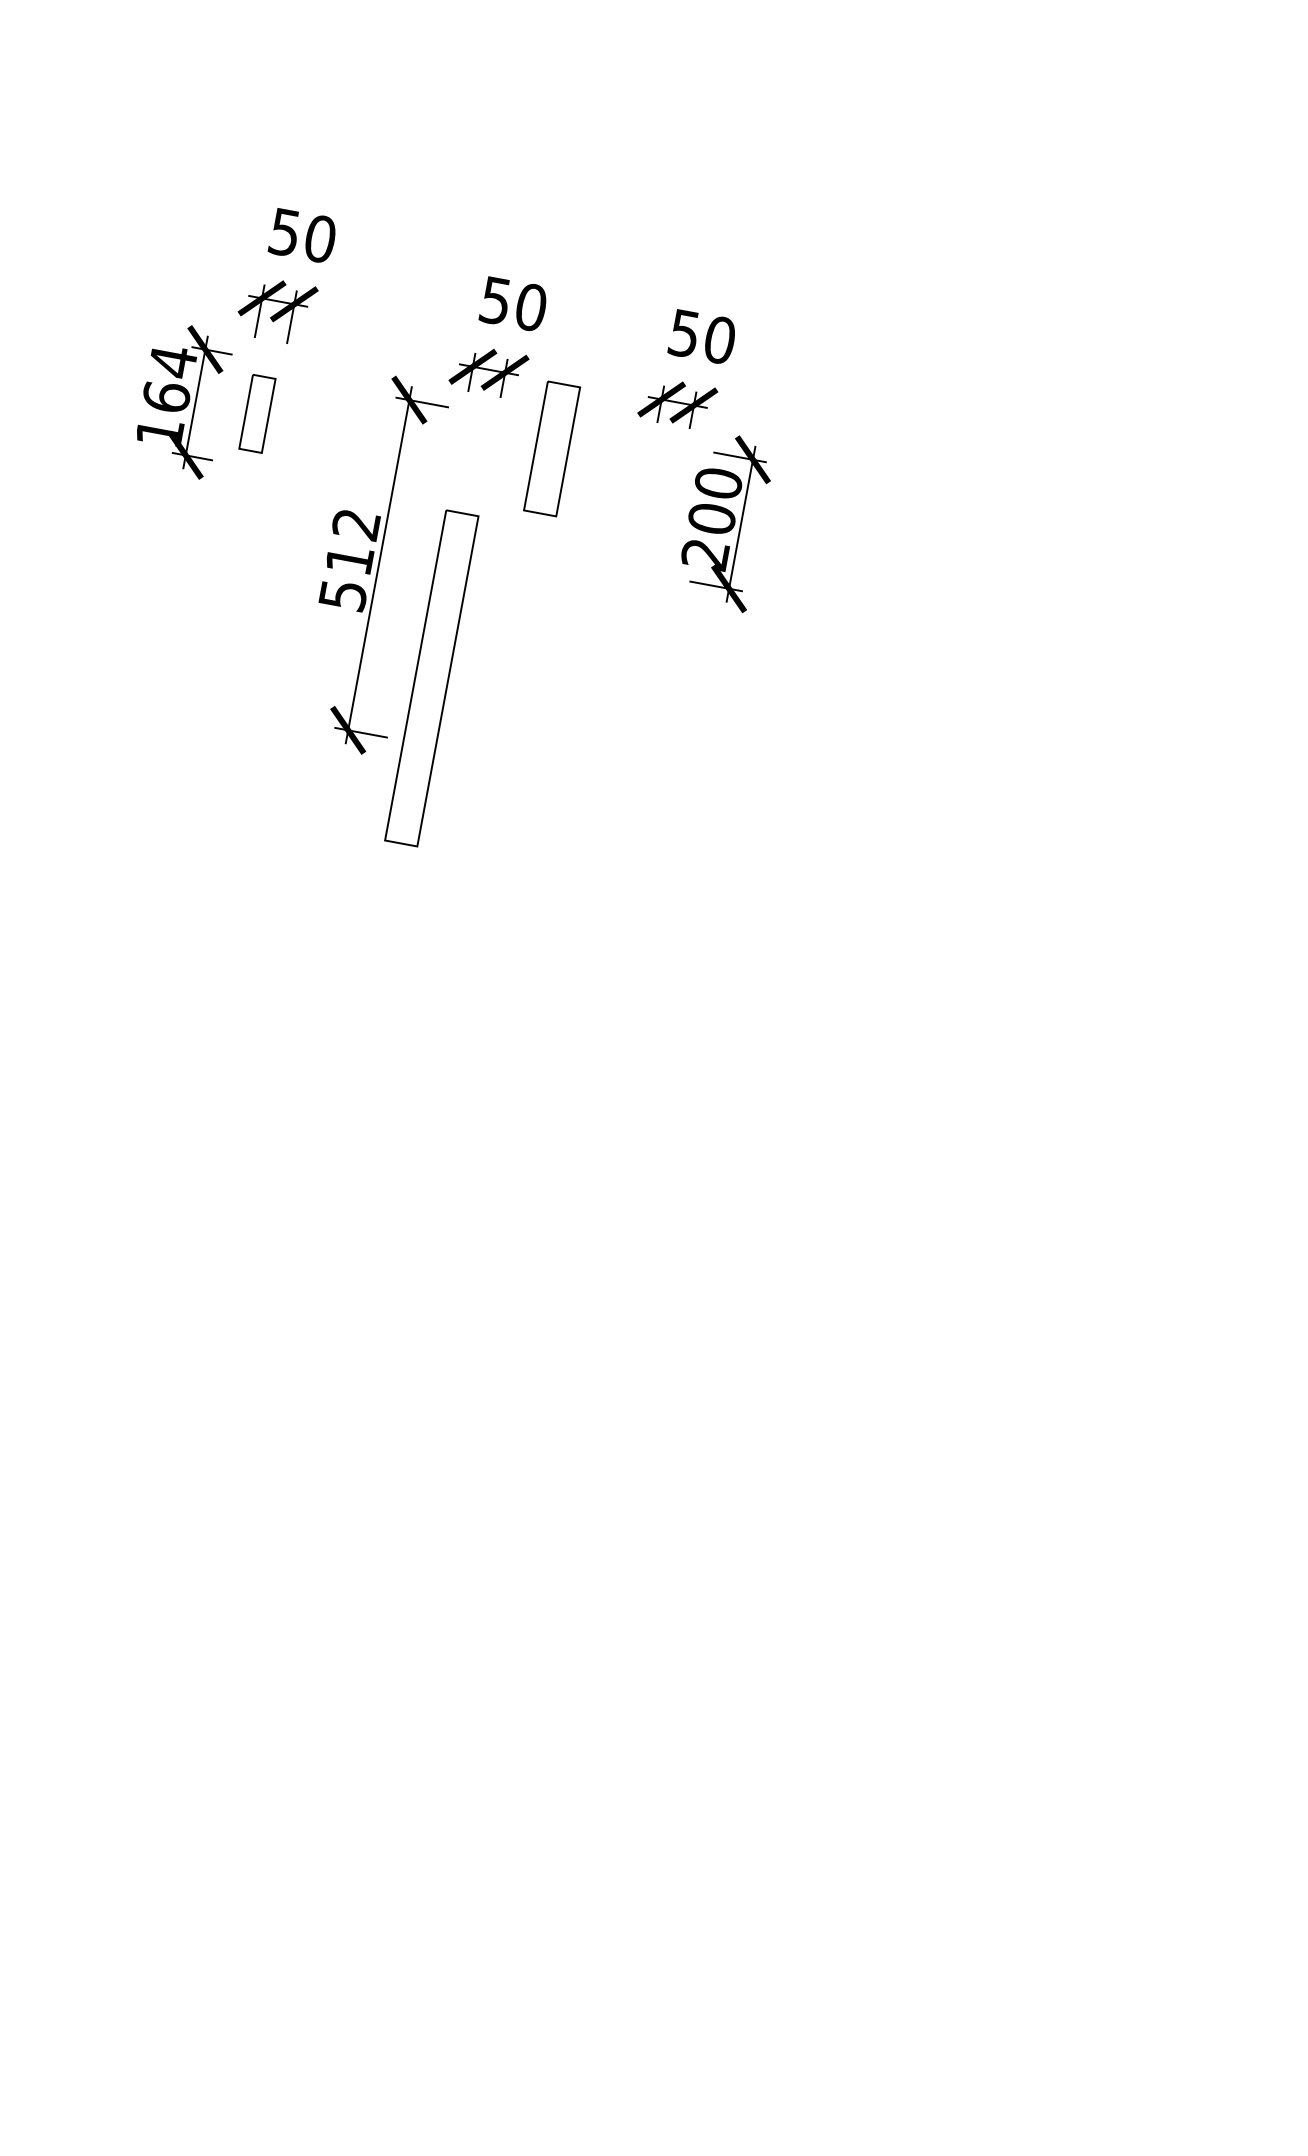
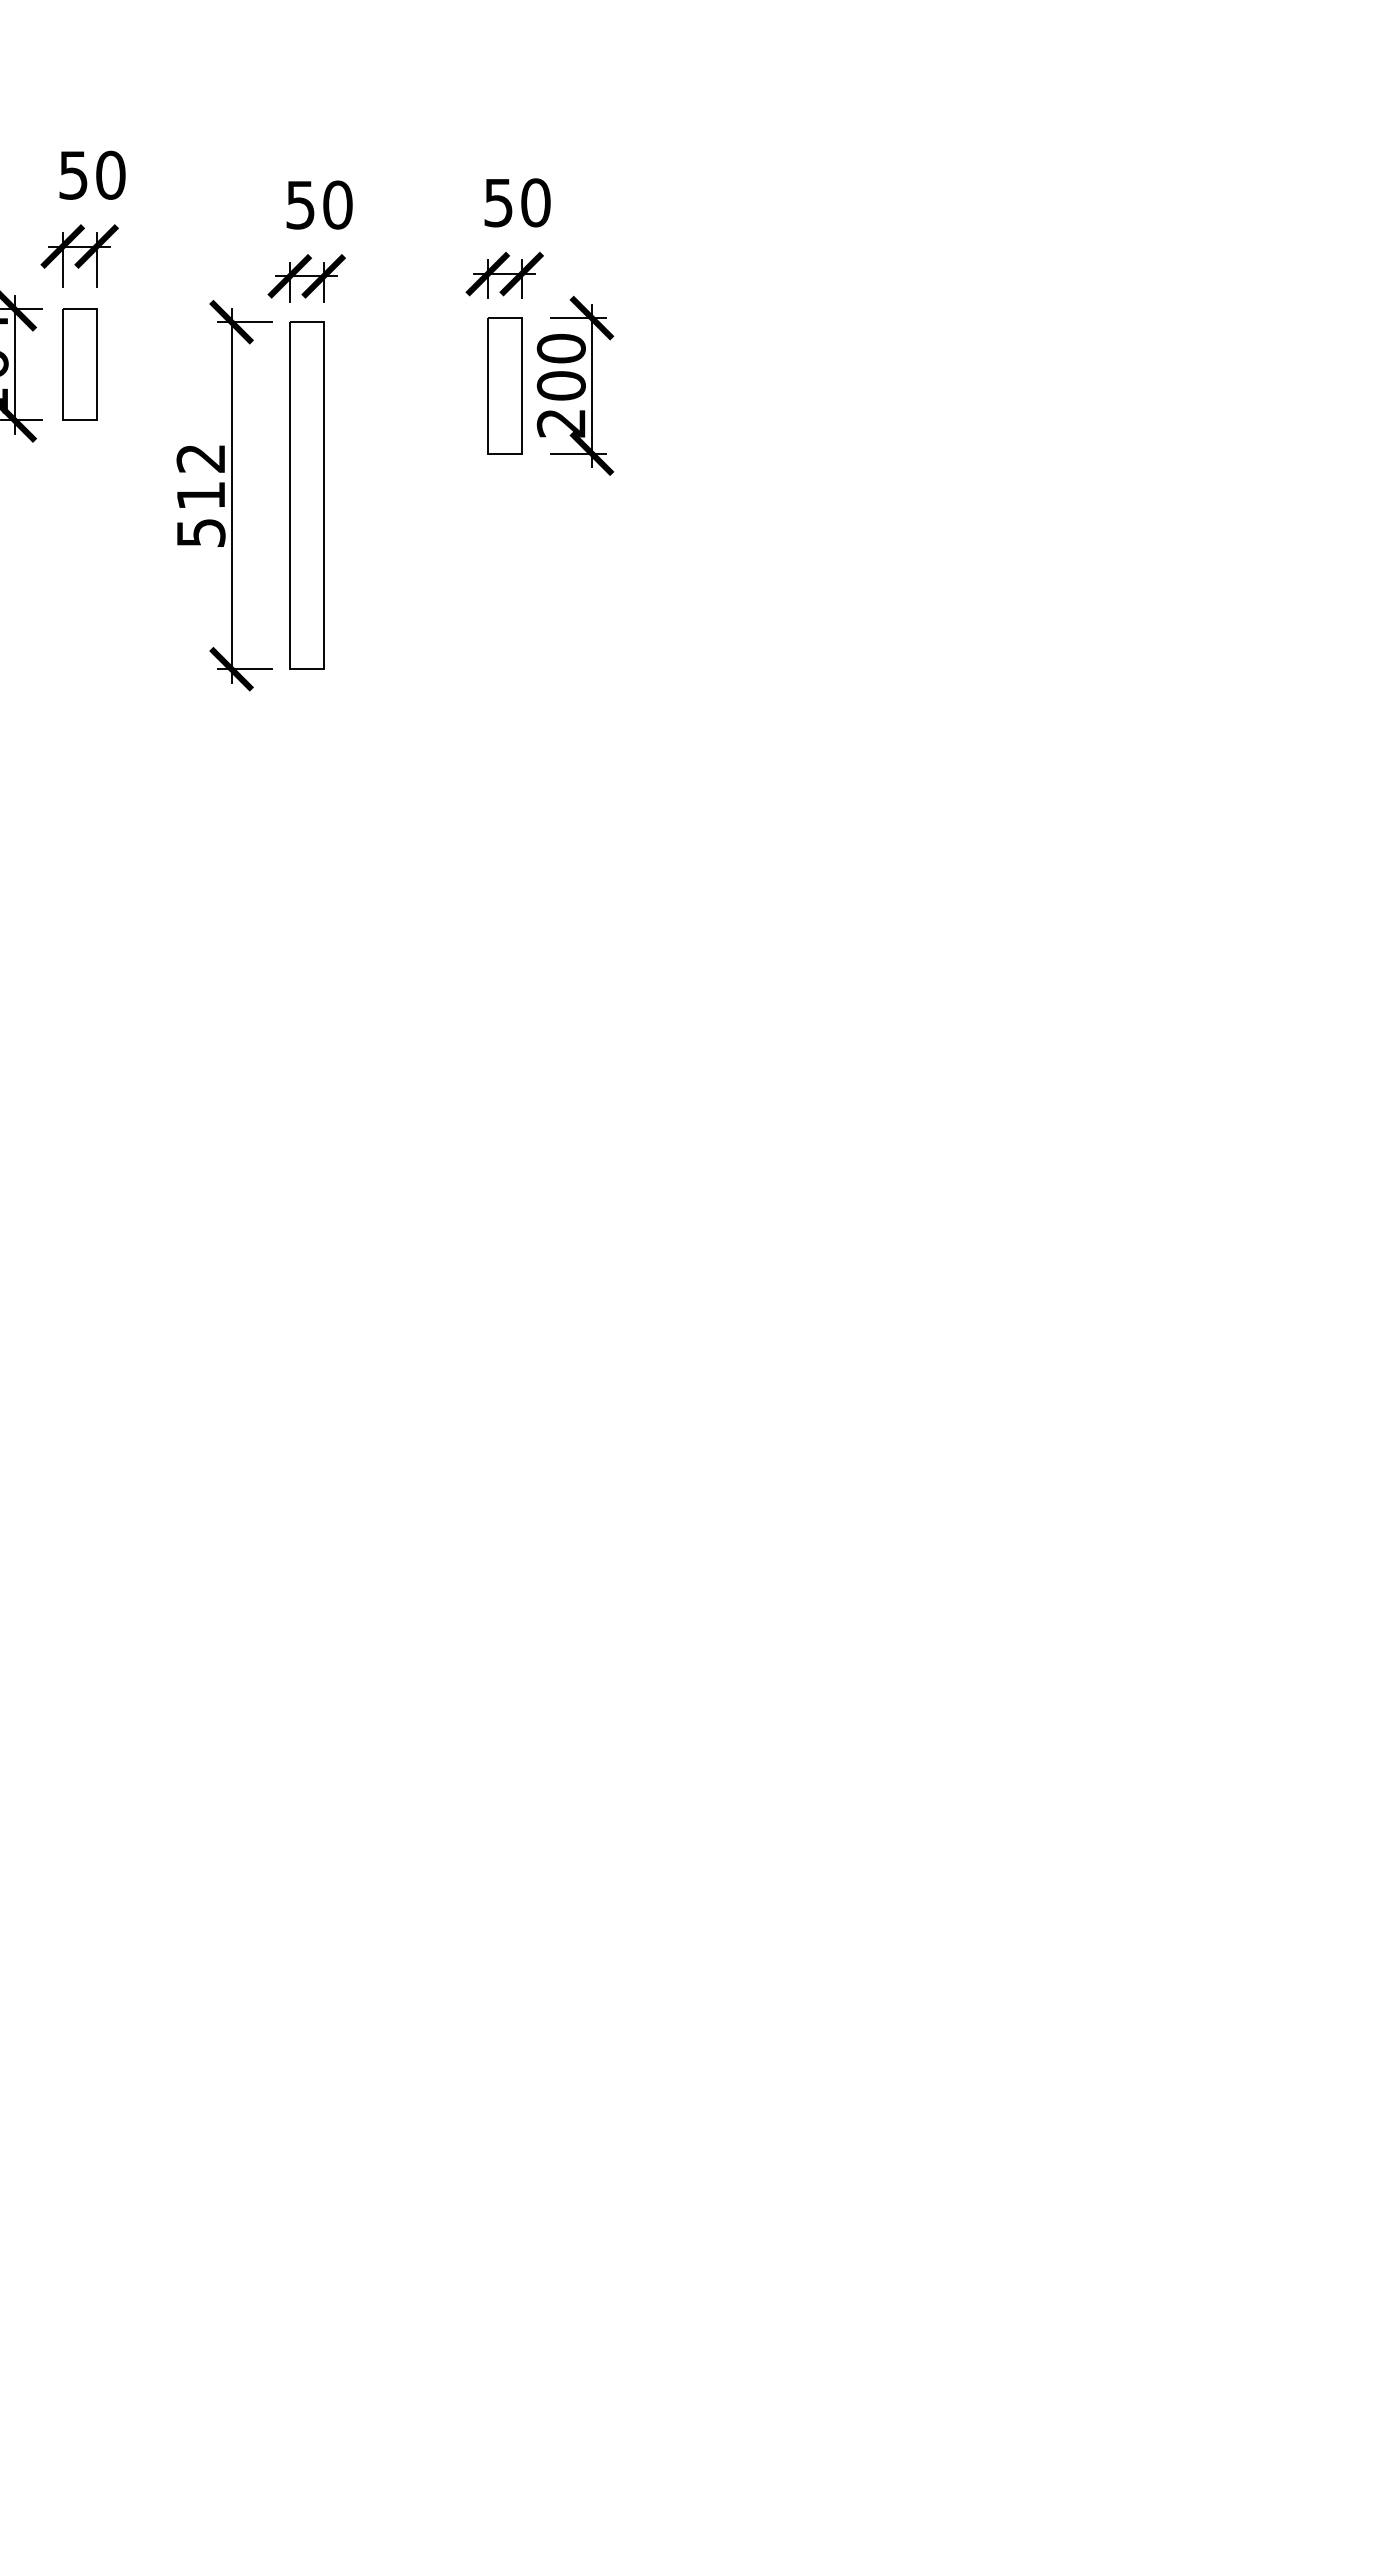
part: (257, 413) -> (79, 364), size x1.43
part: (551, 448) -> (504, 385), moved
part: (431, 678) -> (306, 495), moved

